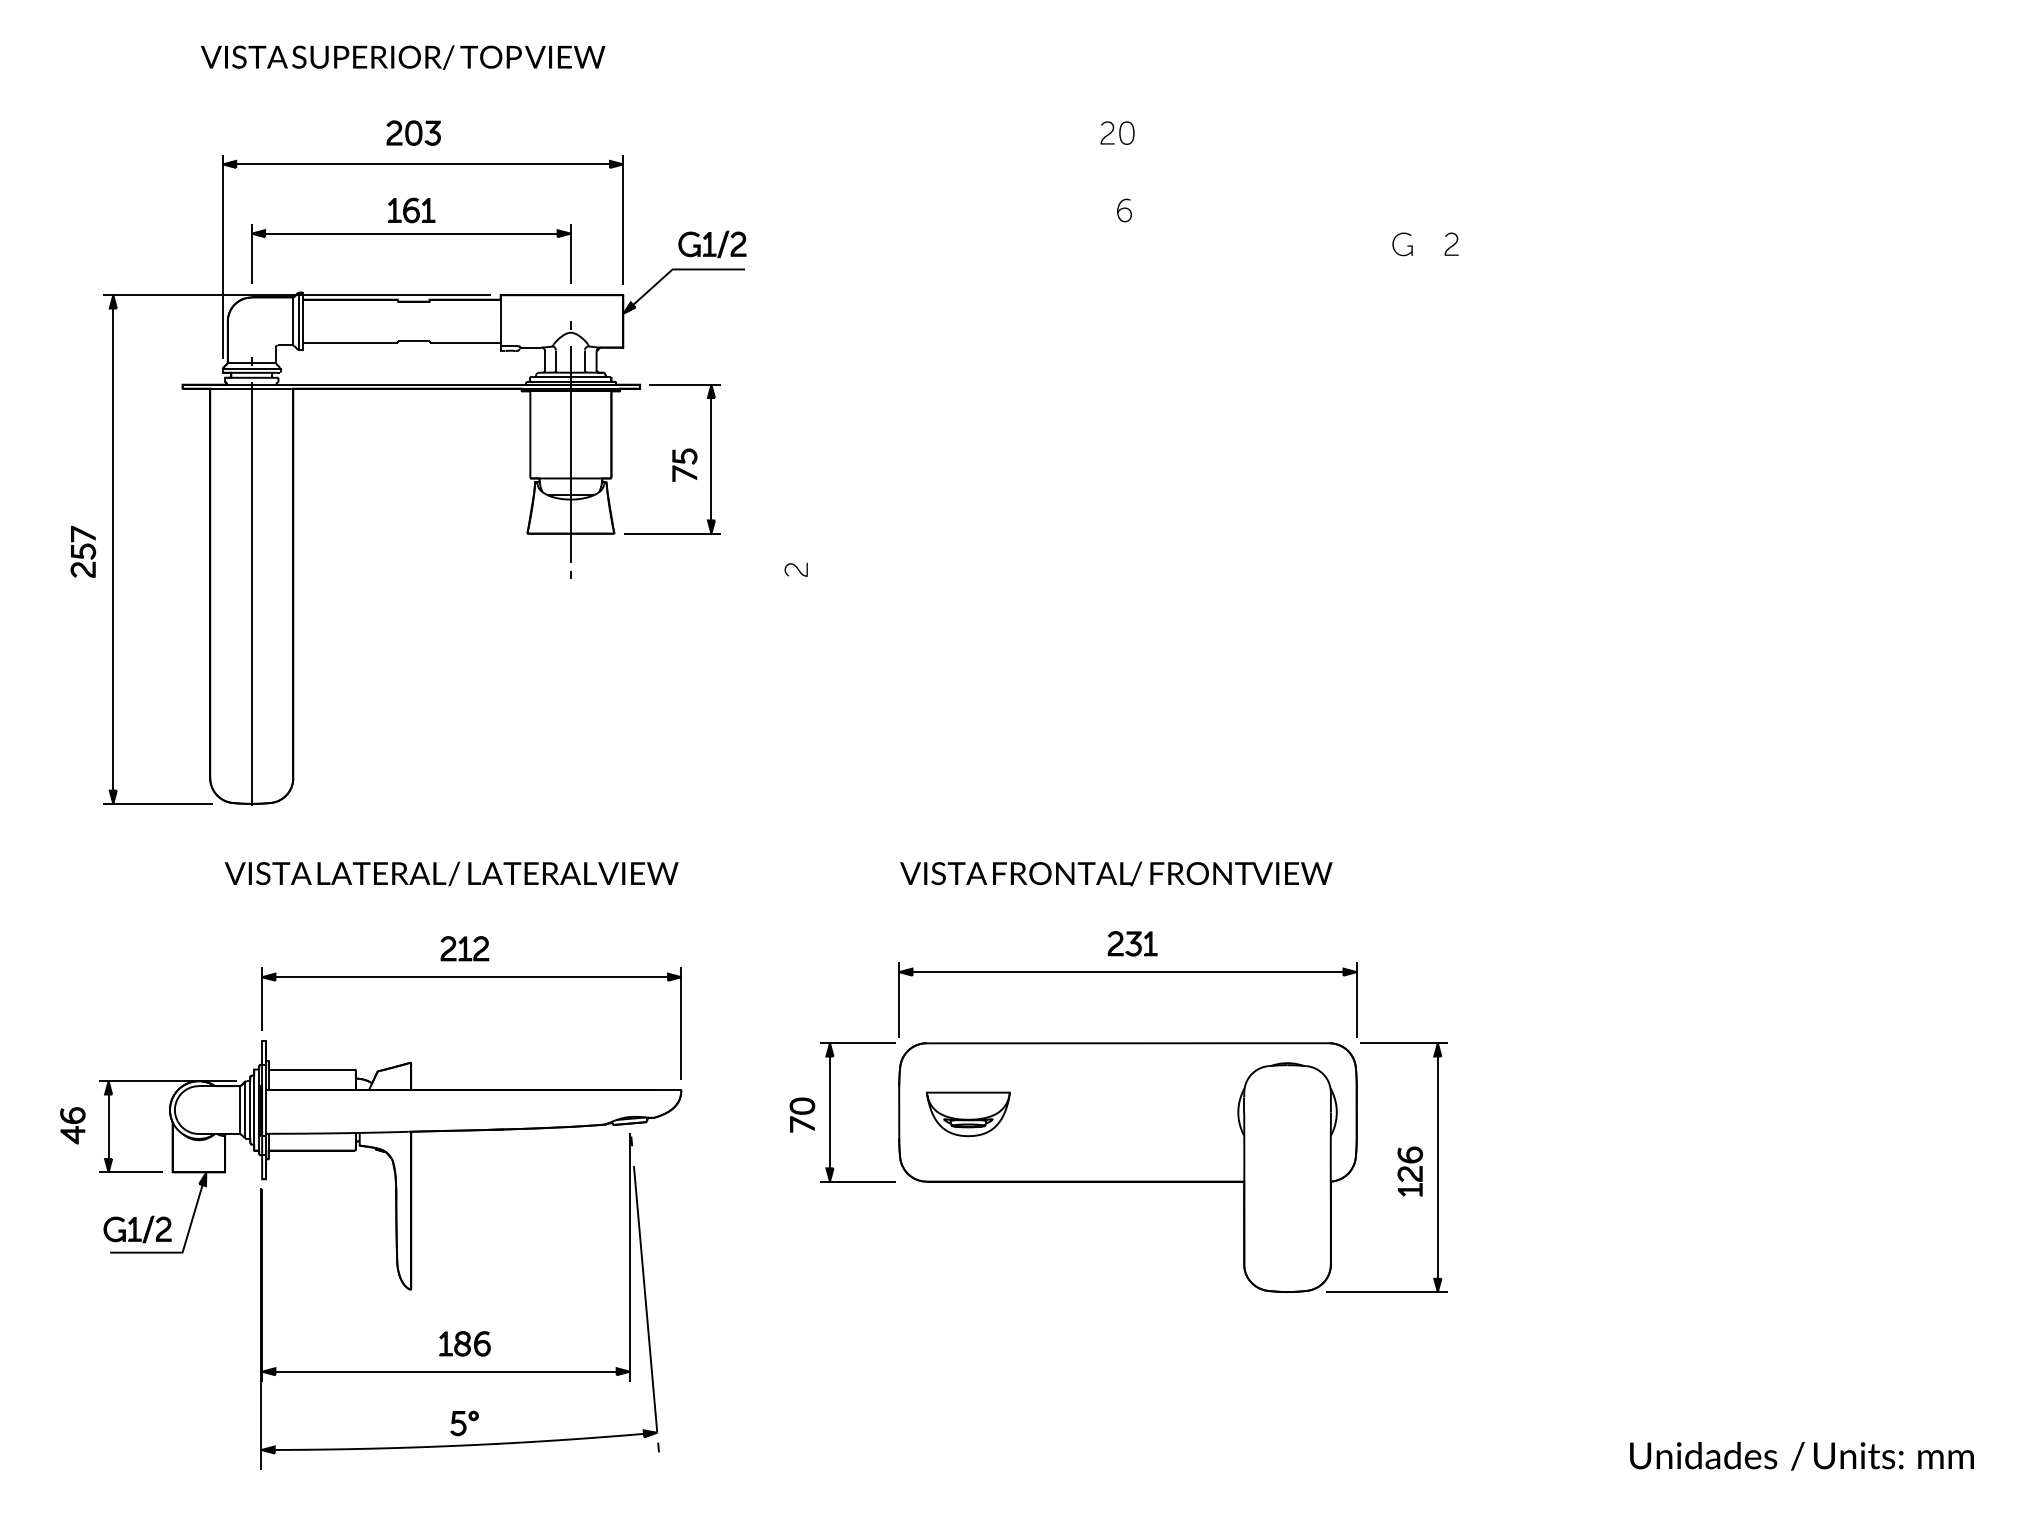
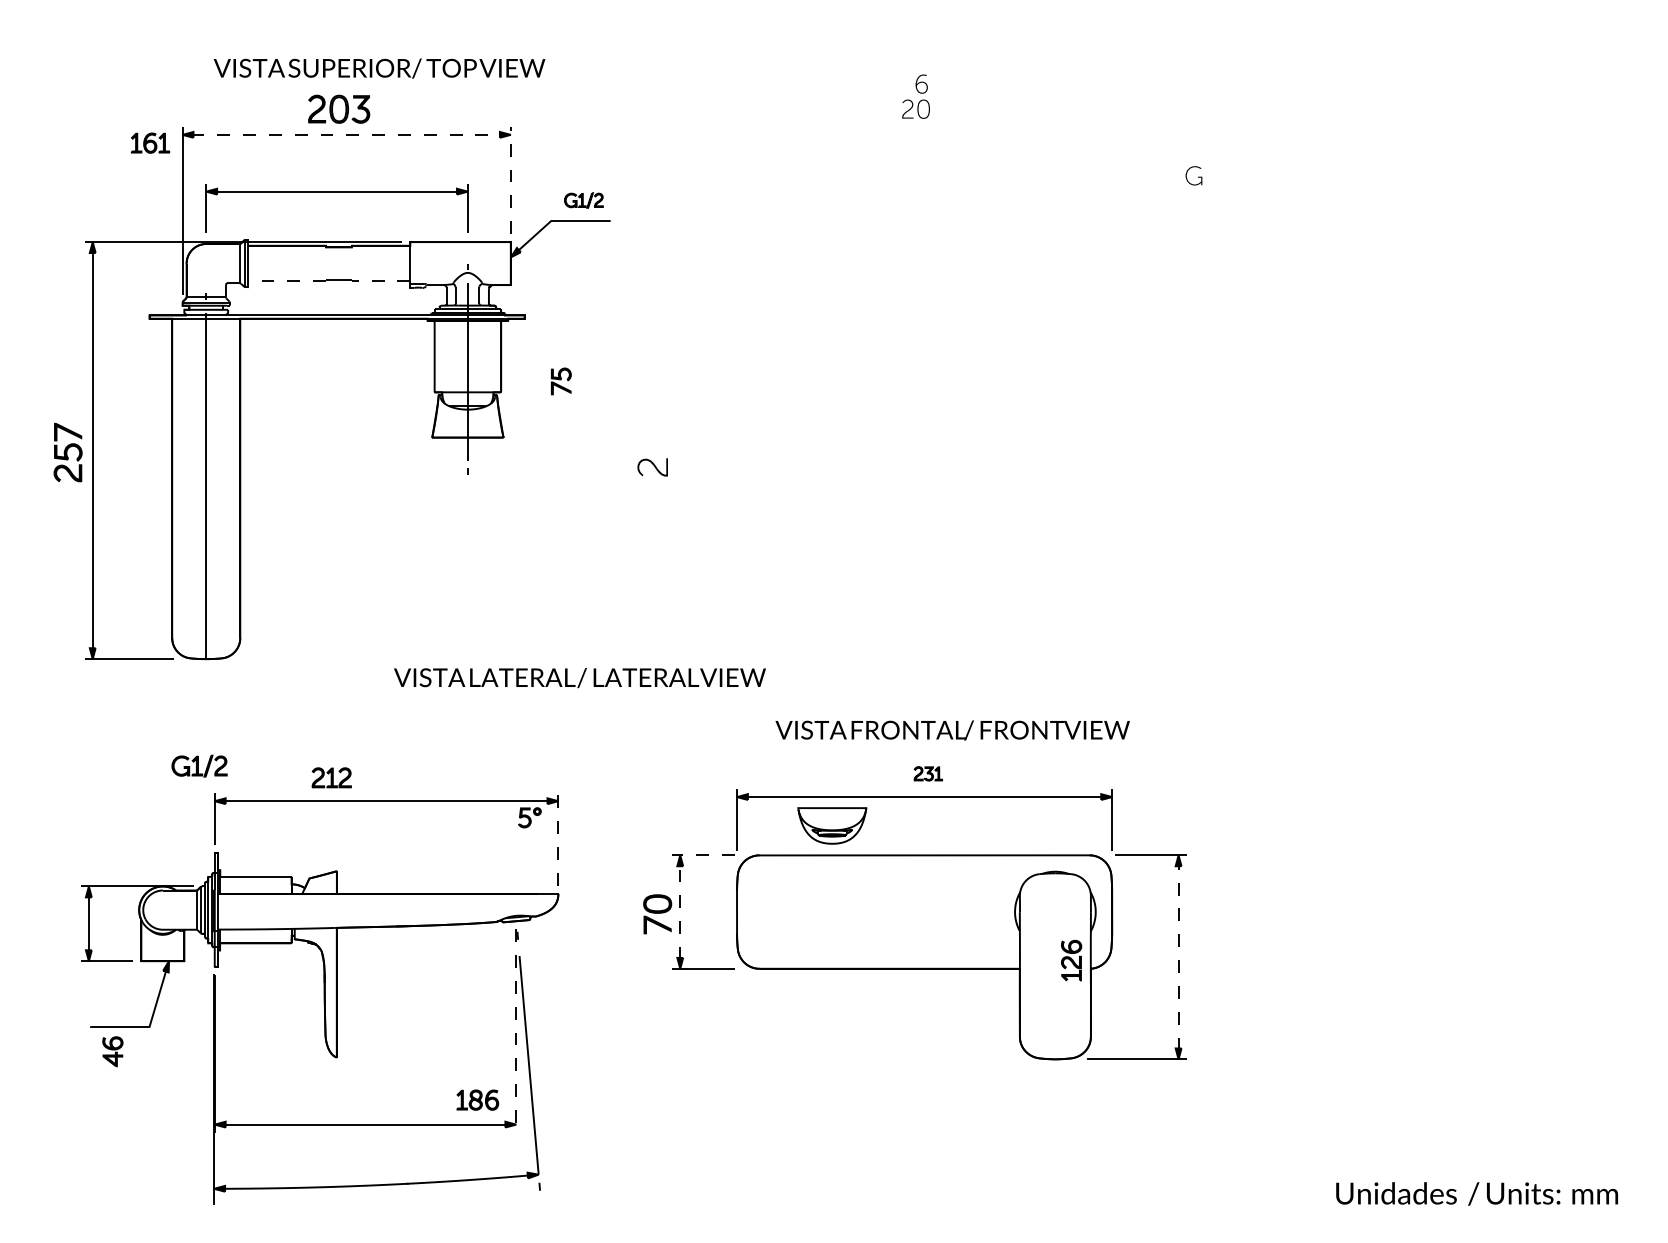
text: (403, 57) -> (379, 68), moved
part: (413, 132) -> (338, 108), size x1.4
line: (423, 164) -> (347, 134), solid -> dashed
part: (411, 210) -> (150, 143), moved
part: (1124, 210) -> (921, 84), moved
line: (623, 219) -> (510, 180), solid -> dashed
fill: (1451, 243) -> (1189, 199), removed
part: (712, 244) -> (583, 200), size x0.7
part: (1402, 244) -> (1193, 175), moved
line: (349, 343) -> (286, 281), solid -> dashed
line: (465, 343) -> (381, 281), solid -> dashed
part: (710, 459) -> (582, 376), removed
part: (83, 551) -> (68, 452), size x1.4
part: (795, 569) -> (652, 466), size x1.6
text: (451, 873) -> (579, 677), moved
text: (1116, 873) -> (952, 730), moved
part: (1132, 943) -> (928, 773), size x0.7
part: (464, 948) -> (331, 777), moved
line: (681, 1023) -> (558, 839), solid -> dashed
line: (857, 1043) -> (702, 855), solid -> dashed
line: (829, 1111) -> (679, 911), solid -> dashed
part: (802, 1114) -> (657, 913), size x1.4
part: (968, 1114) -> (832, 826), moved
part: (72, 1125) -> (112, 1051), moved
line: (1437, 1167) -> (1178, 957), solid -> dashed
part: (1409, 1171) -> (1070, 960), moved
part: (137, 1229) -> (199, 766), moved
line: (629, 1258) -> (515, 1031), solid -> dashed
part: (464, 1343) -> (477, 1099), moved
part: (464, 1423) -> (529, 817), moved

